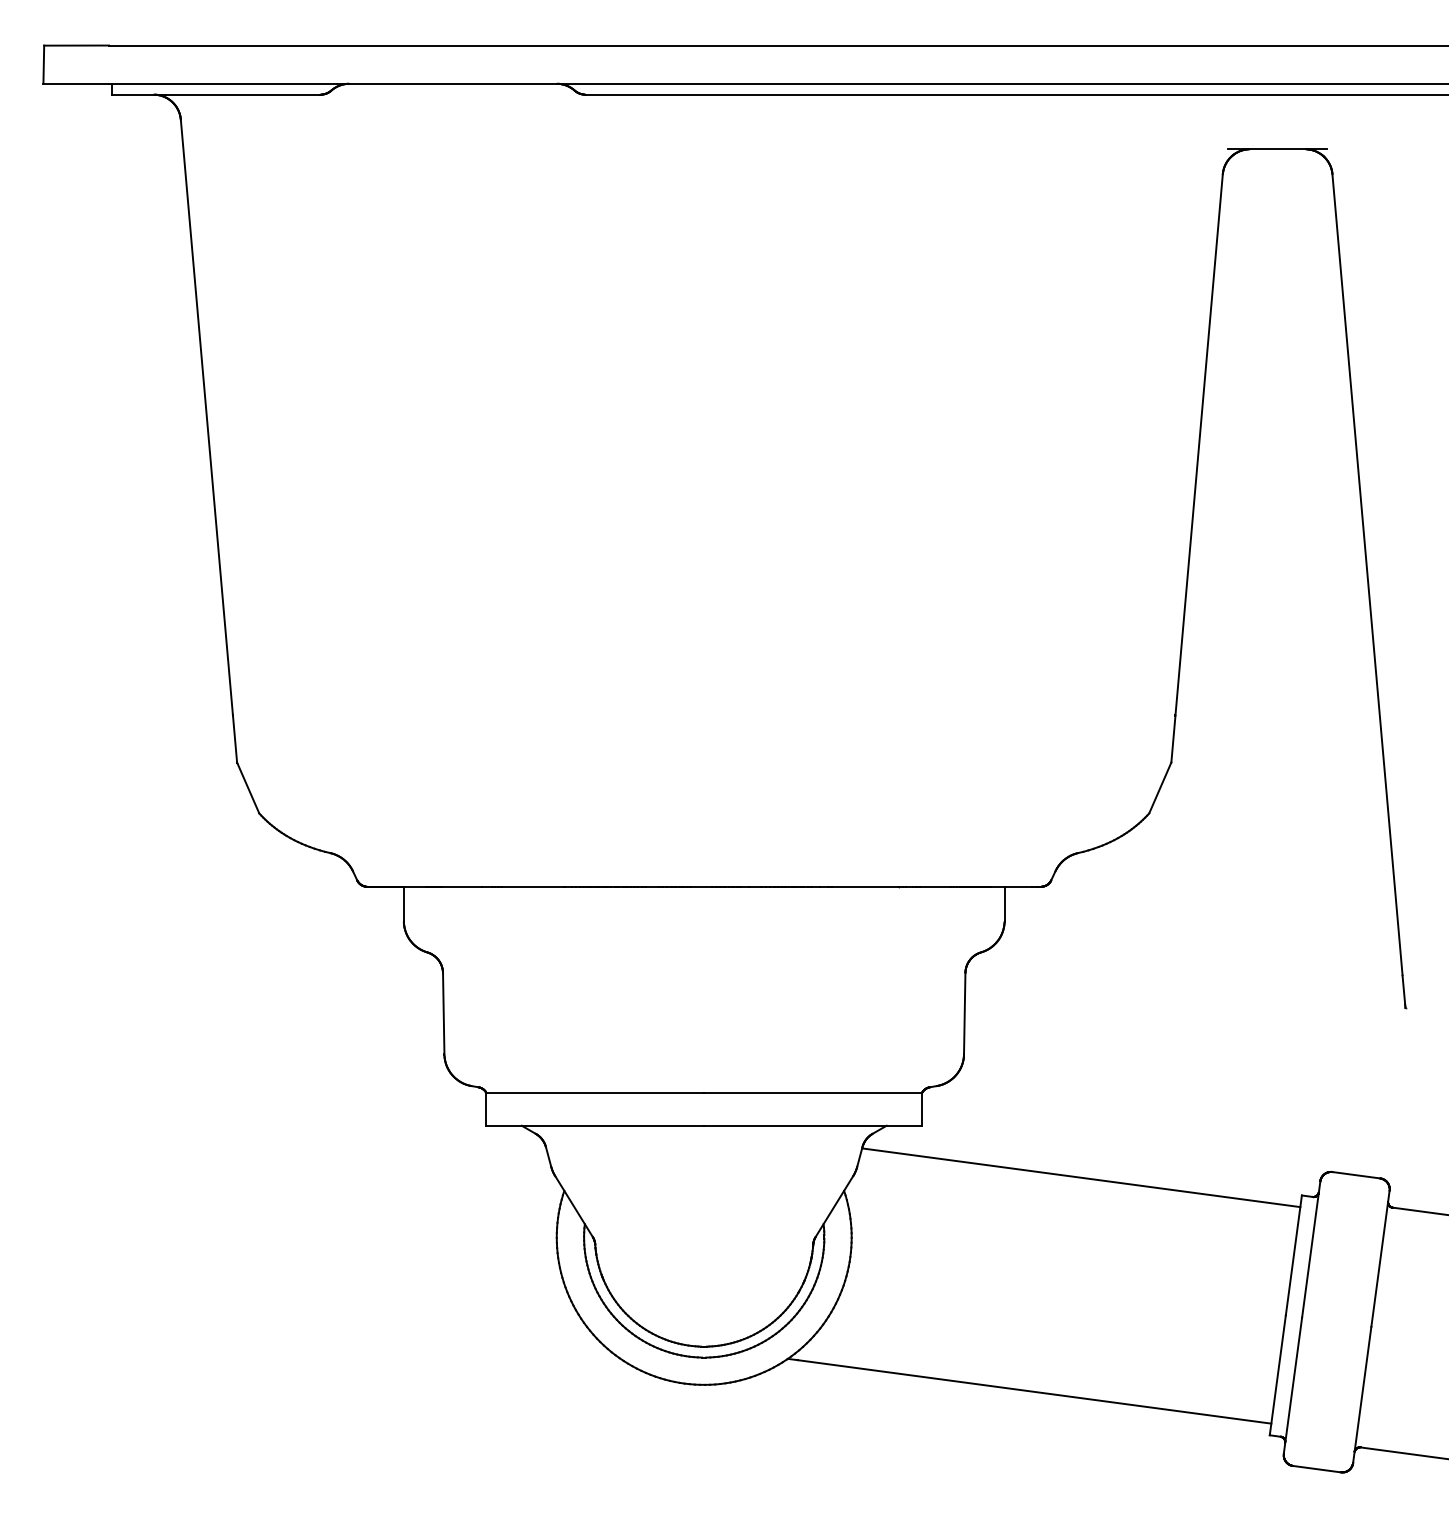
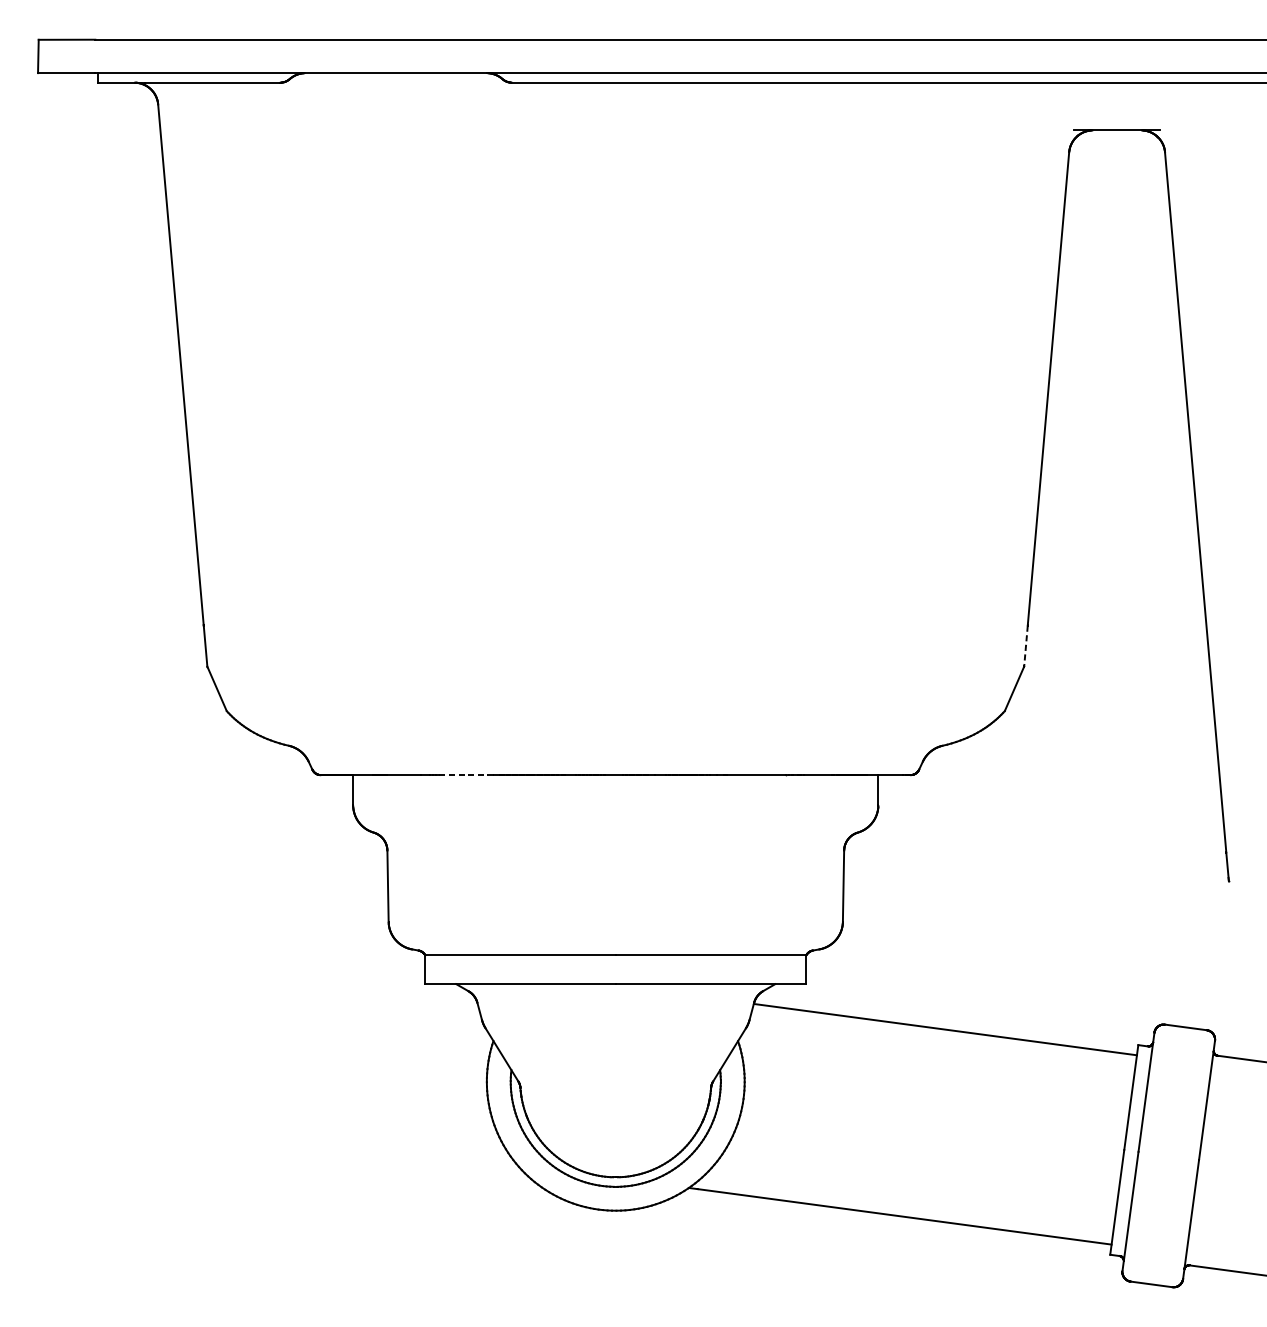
line: (1173, 739) -> (1026, 646), solid -> dashed
line: (532, 886) -> (465, 774), solid -> dashed

